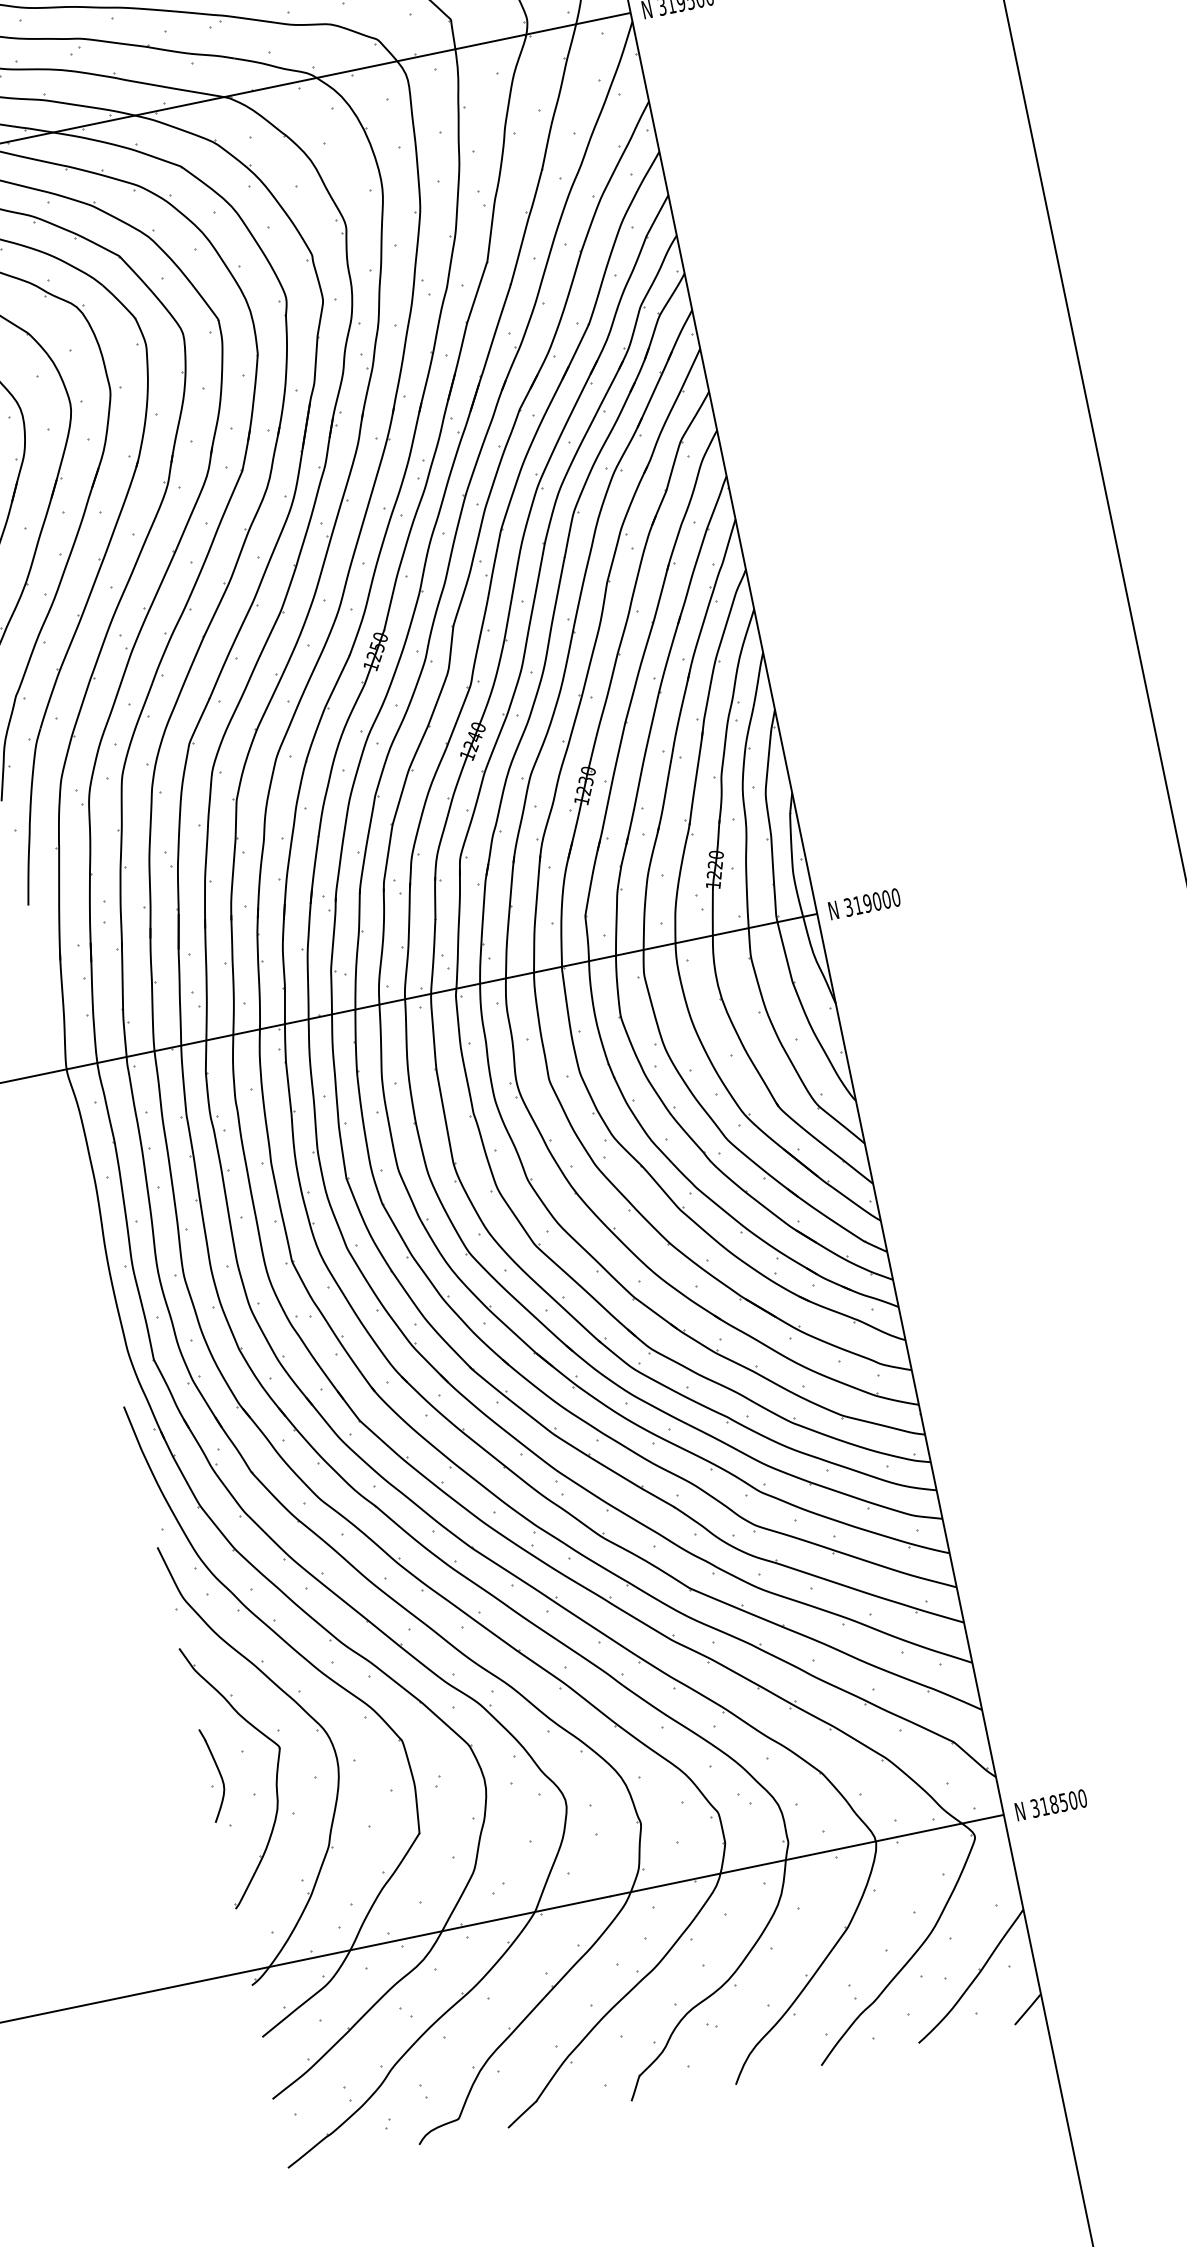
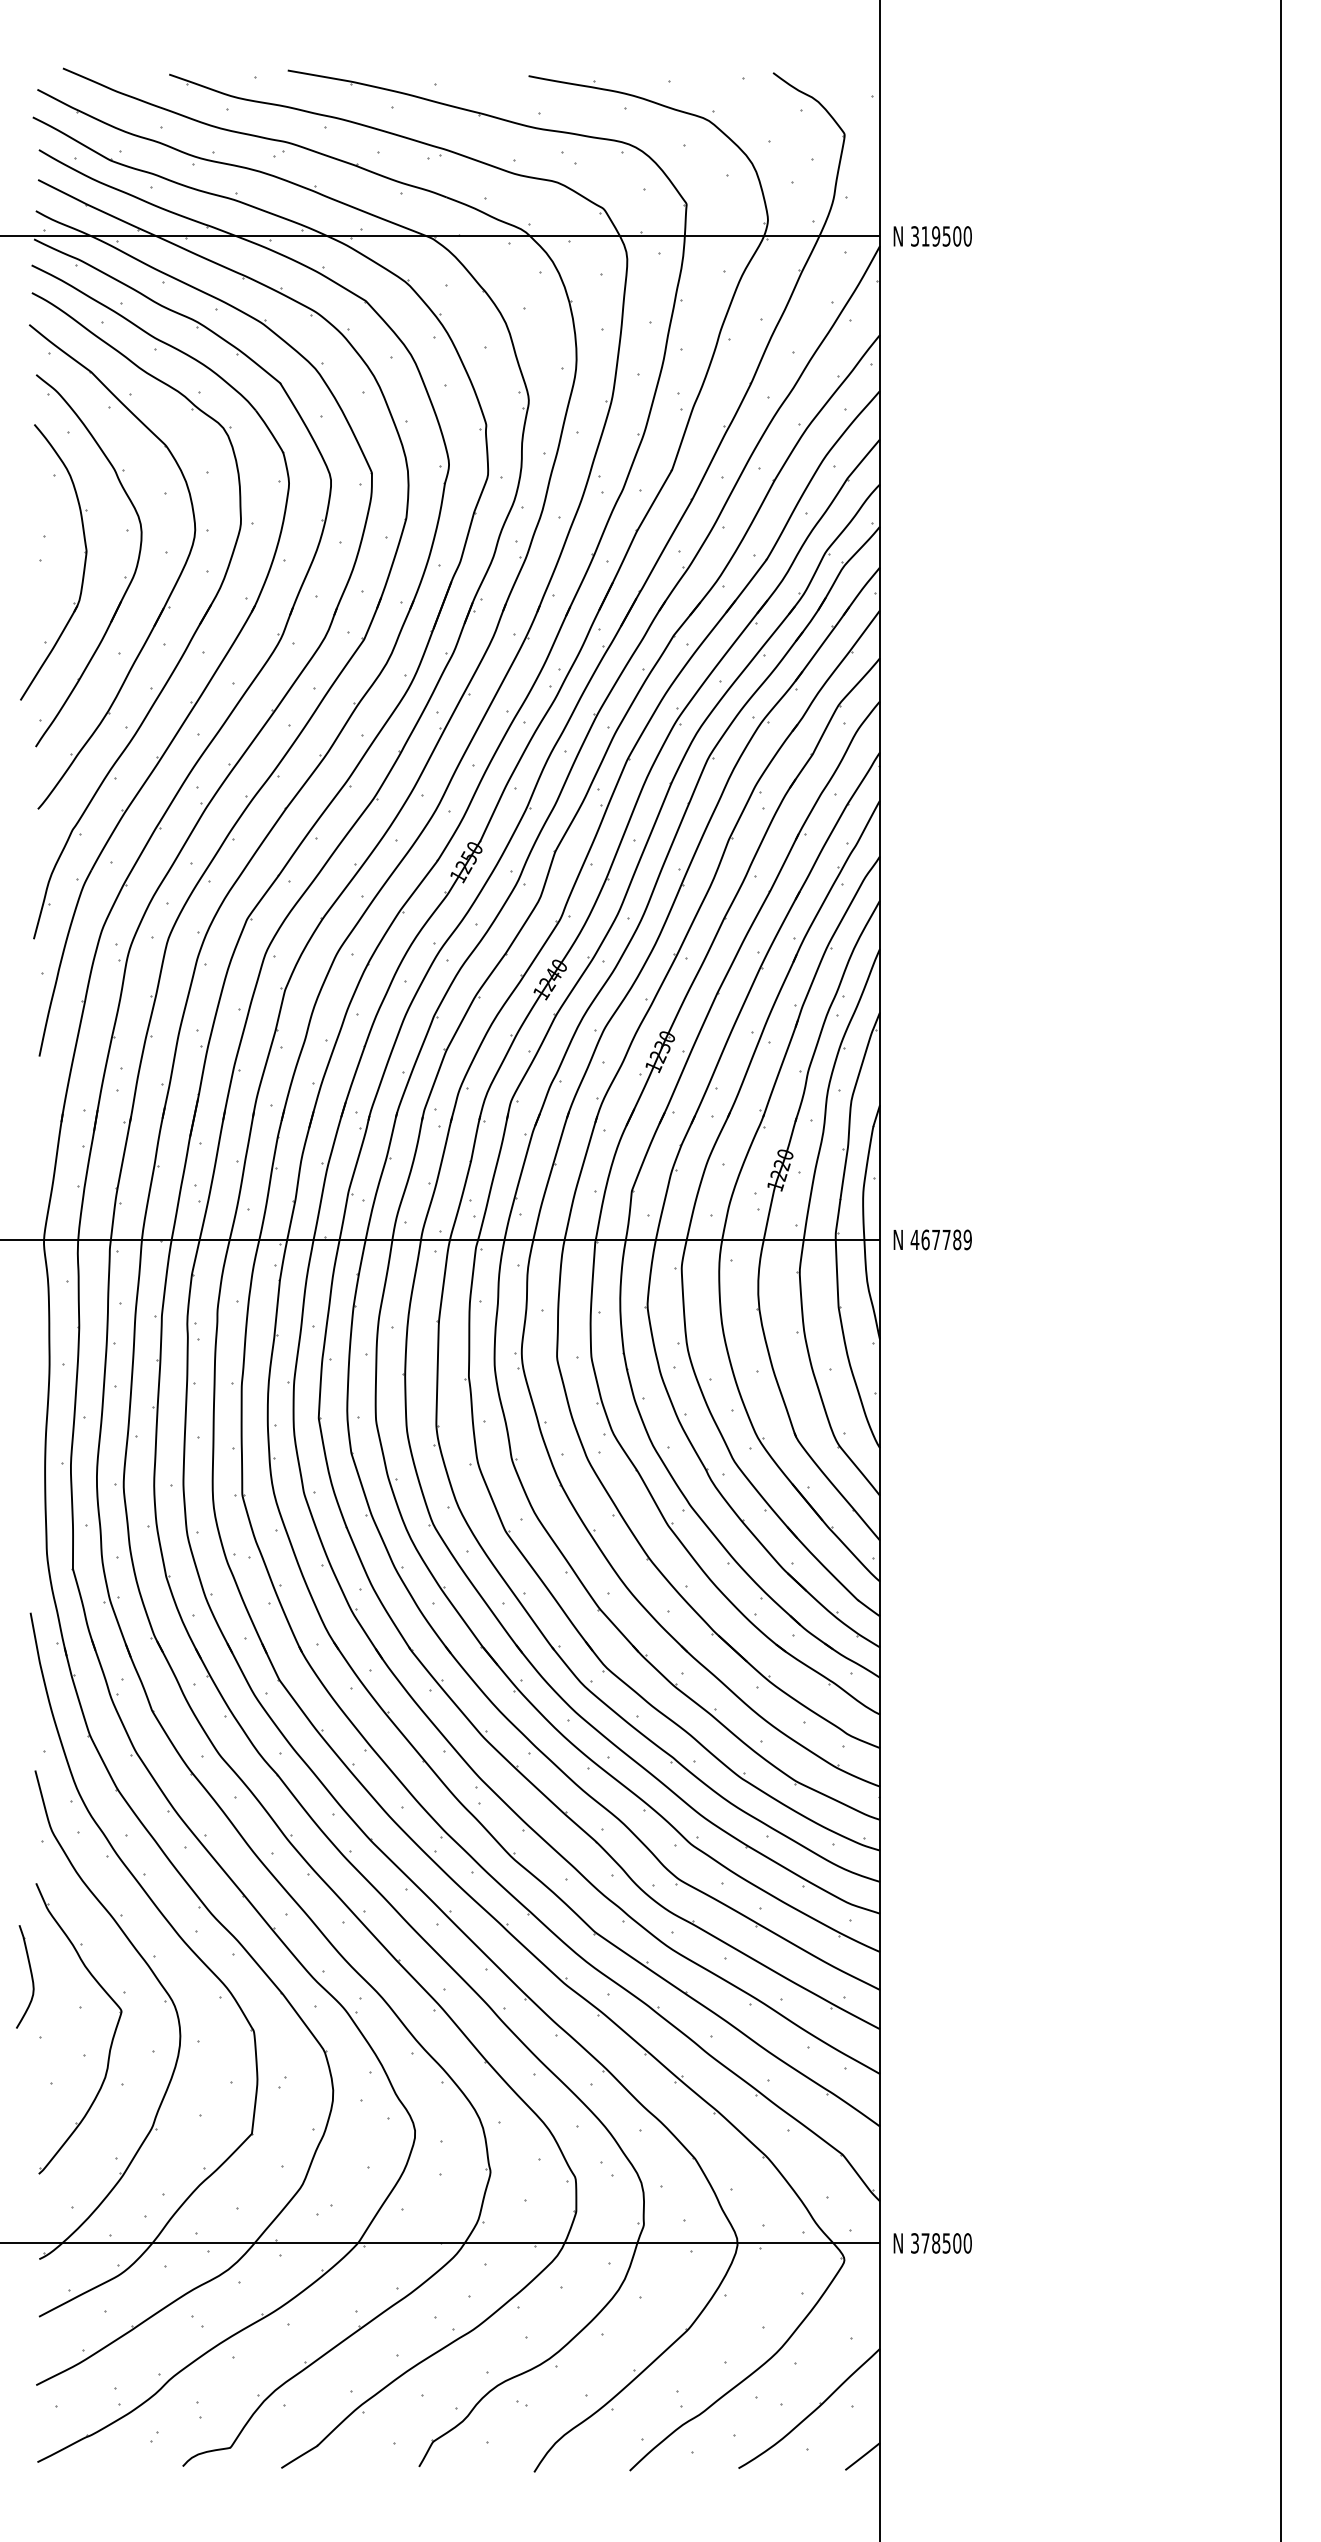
text: (871, 902) -> (940, 1239), 319000 -> 467789
part: (214, 1774) -> (25, 1976), moved
text: (1044, 1806) -> (925, 2243), 318500 -> 378500

